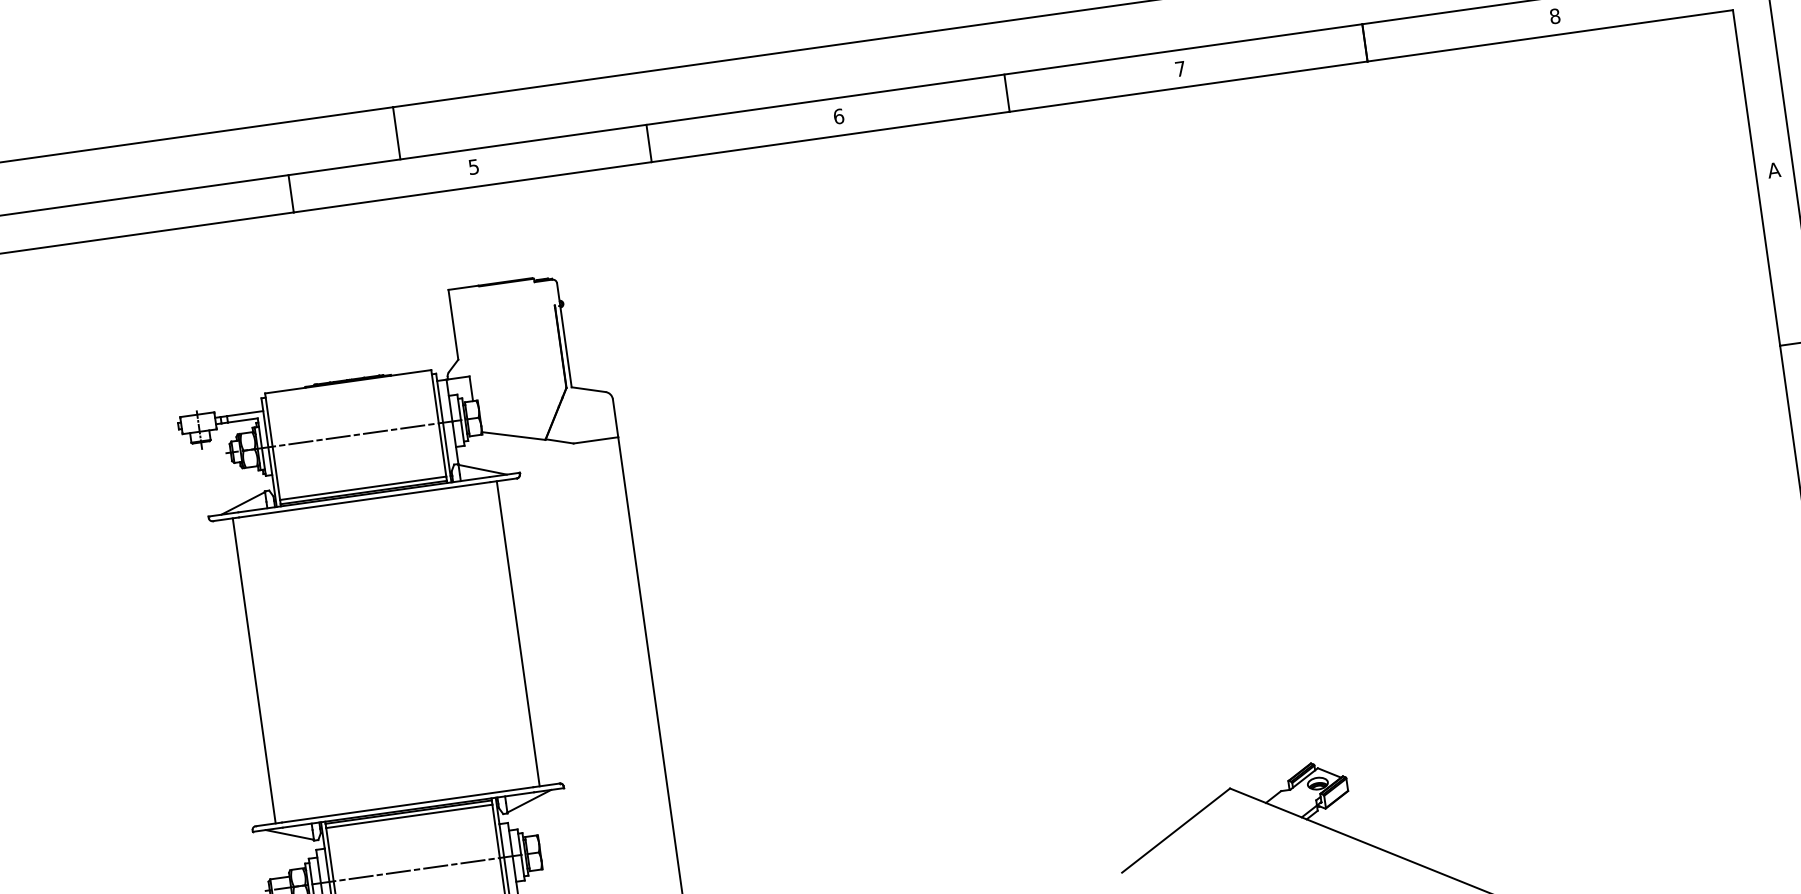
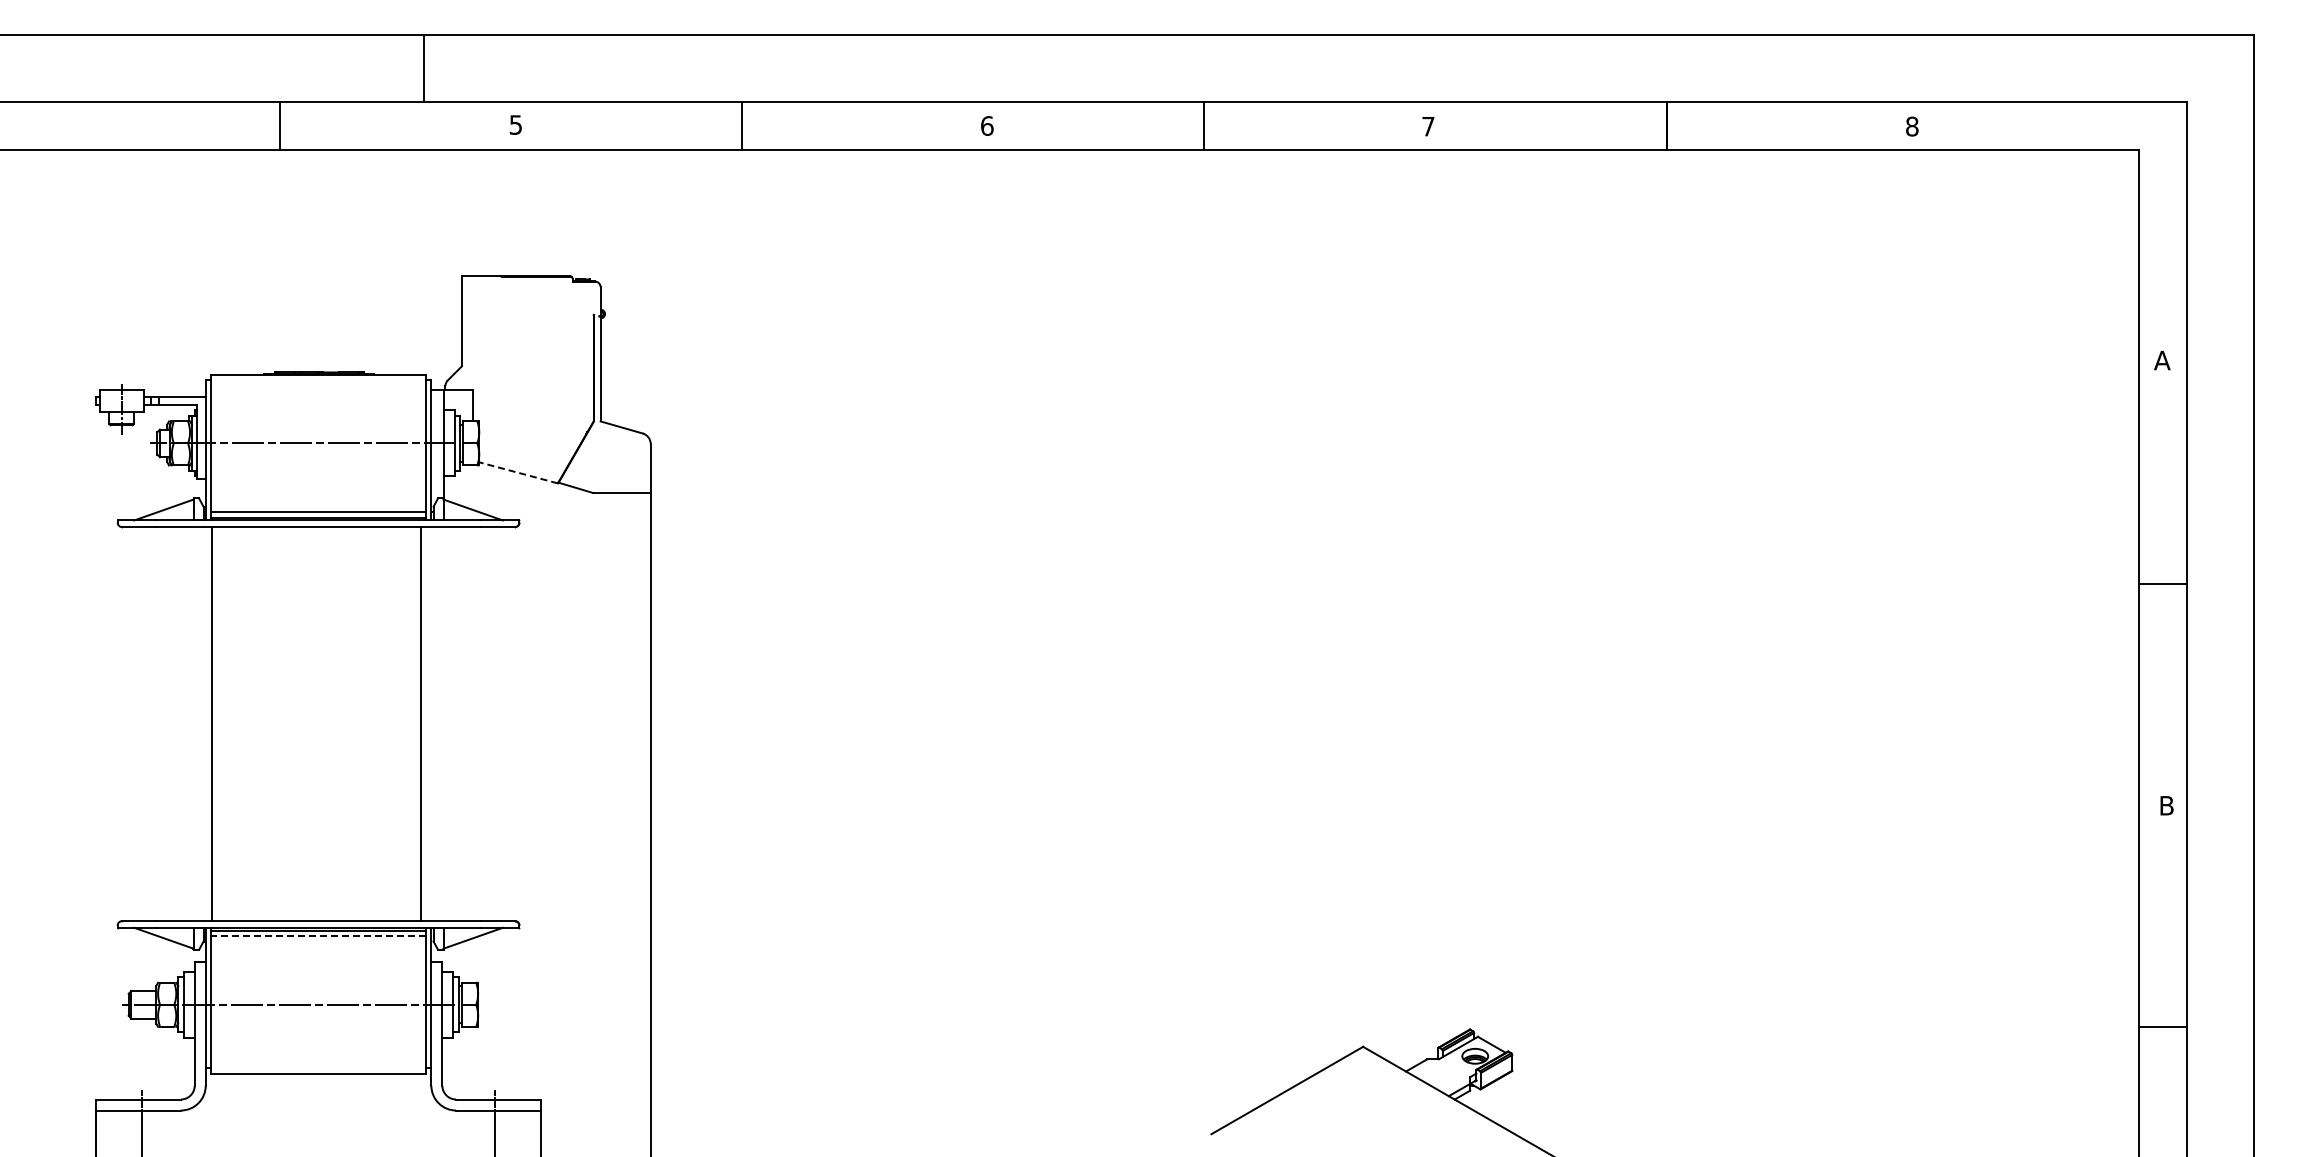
line: (513, 435) -> (518, 472), solid -> dashed
line: (518, 634) -> (421, 724), moved
line: (254, 671) -> (212, 724), moved
line: (409, 816) -> (318, 936), solid -> dashed

